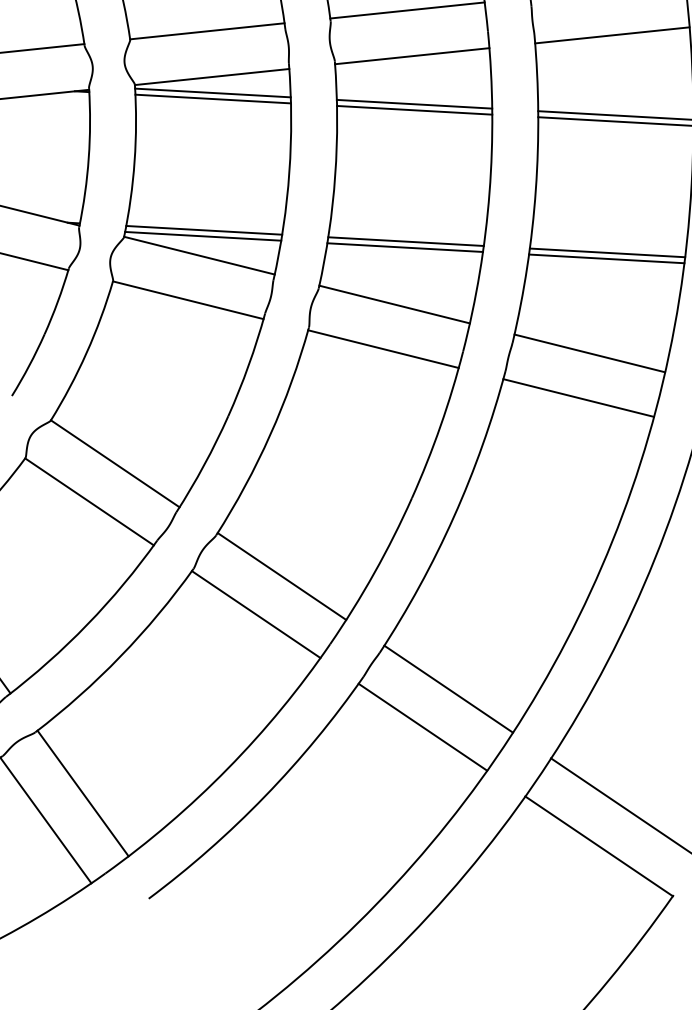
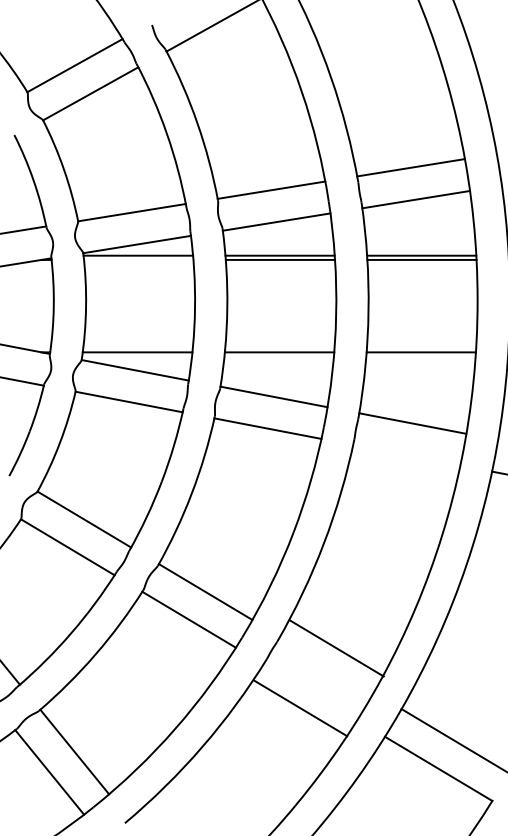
line: (212, 98) -> (138, 259), removed
line: (203, 236) -> (137, 356), removed
line: (404, 247) -> (278, 356), removed
line: (606, 258) -> (420, 356), removed
line: (578, 398) -> (406, 455), removed
line: (447, 689) -> (336, 648), moved
line: (422, 727) -> (300, 708), moved

